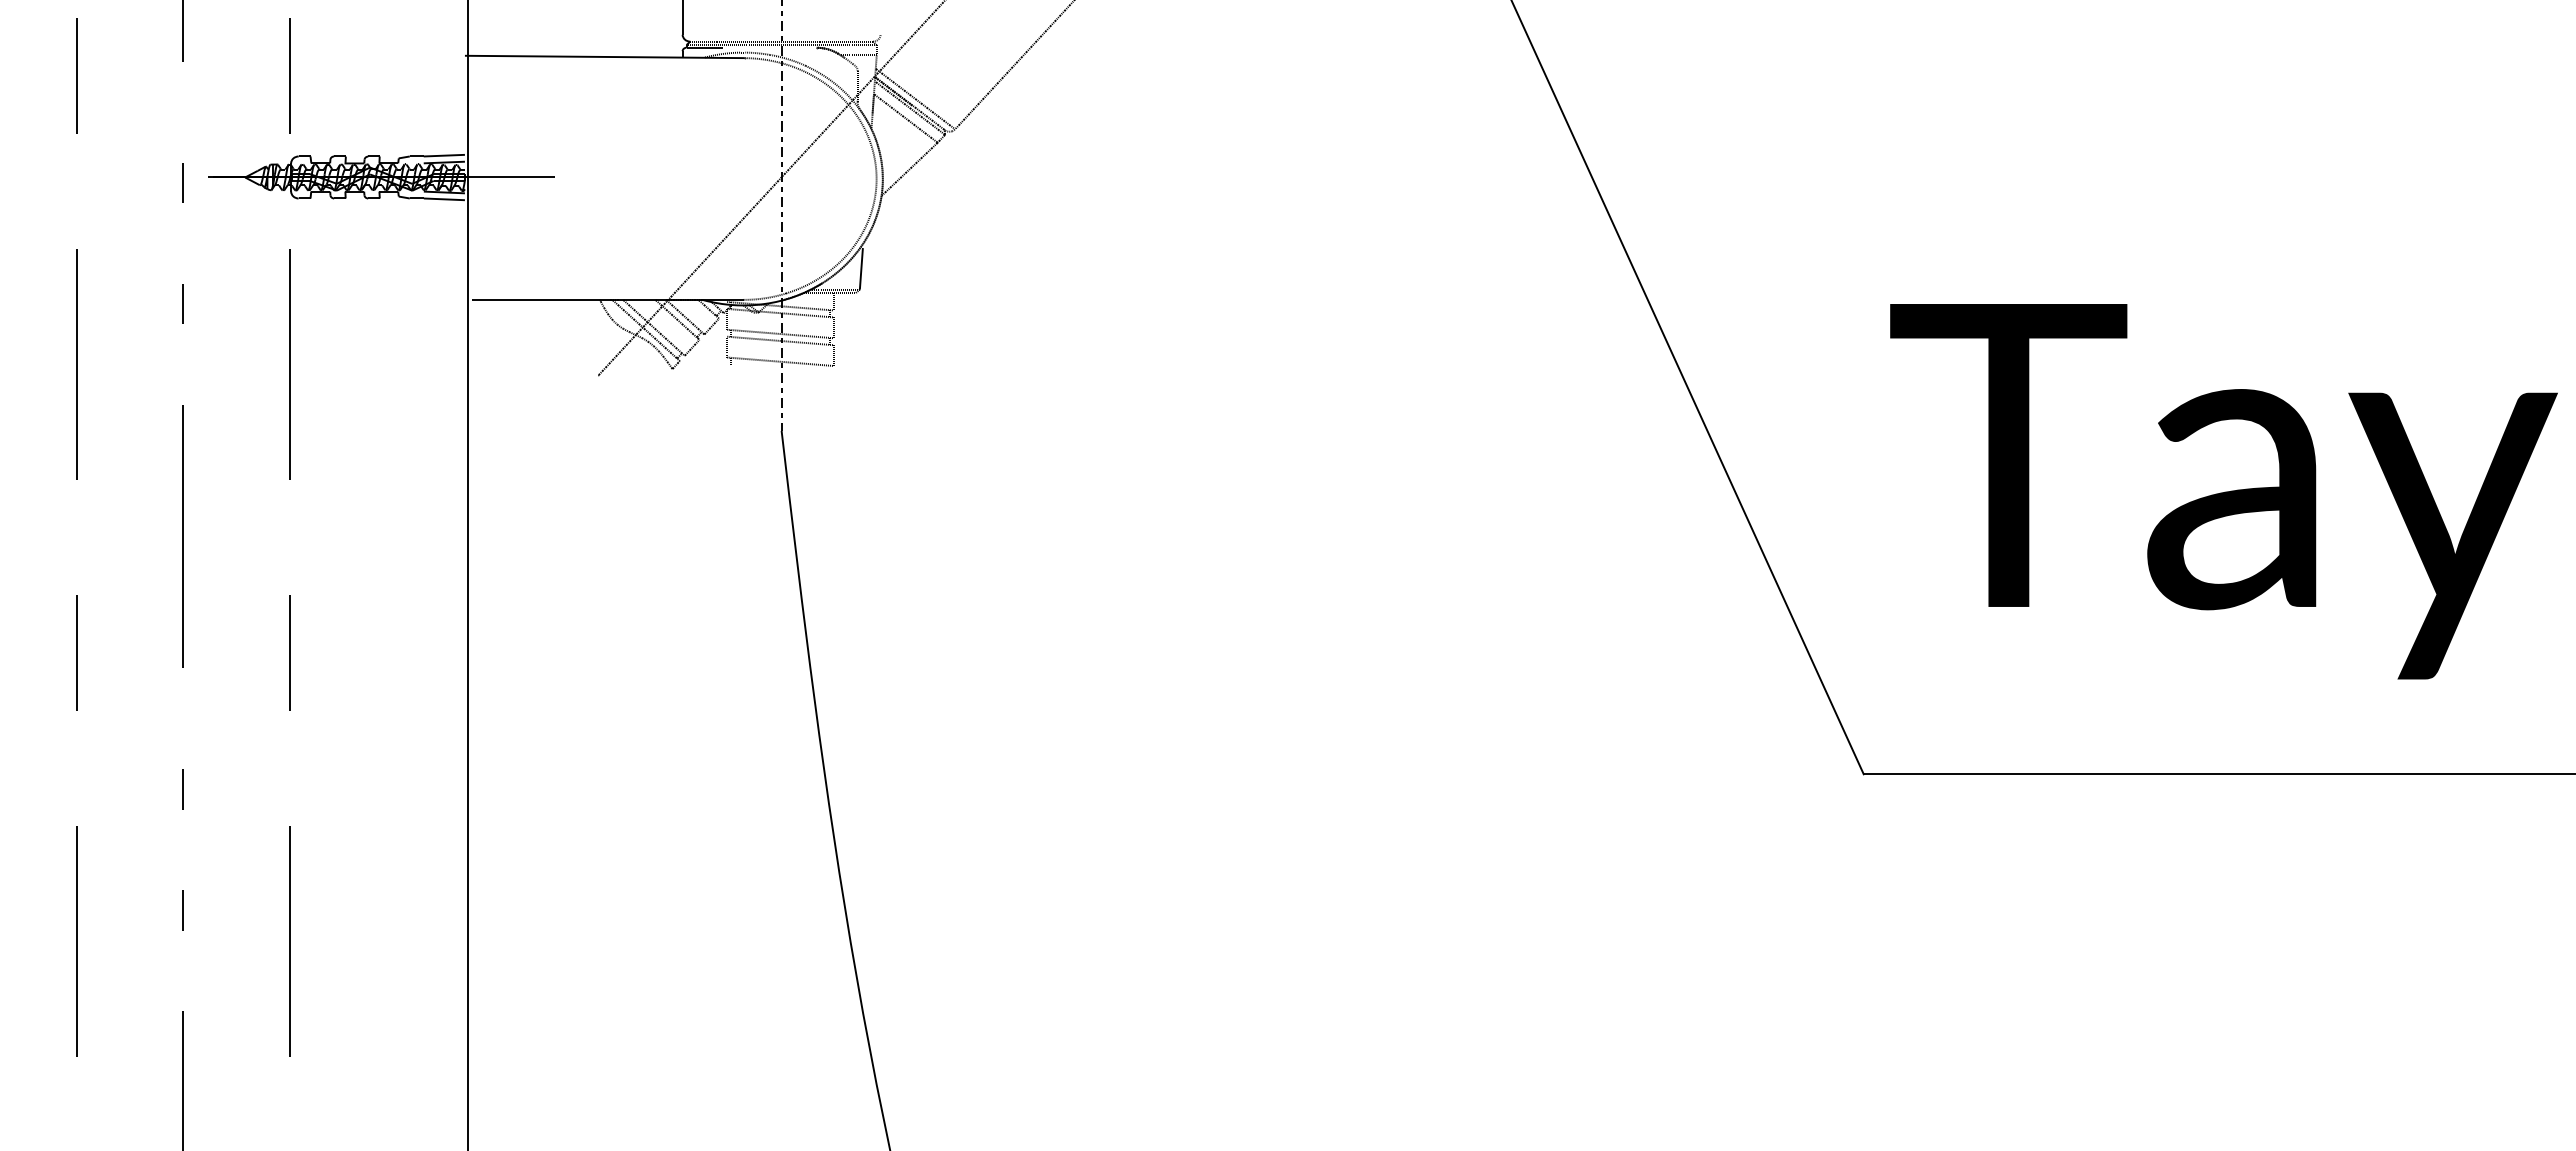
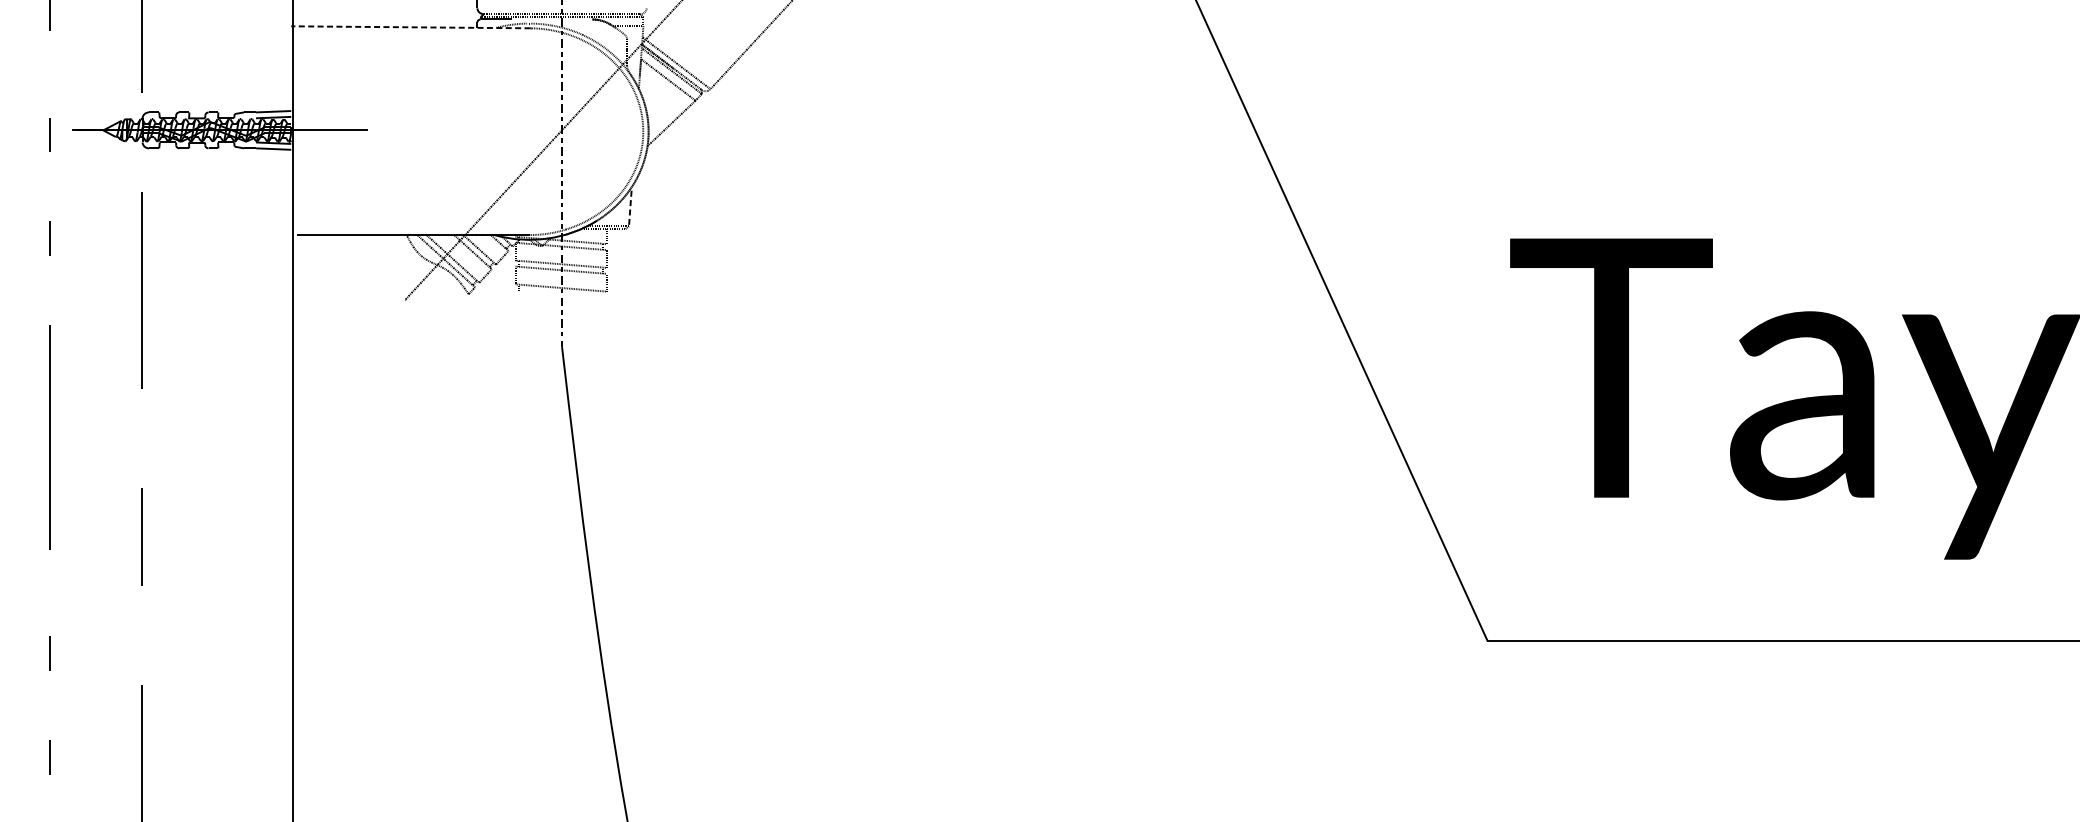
line: (604, 56) -> (410, 26), solid -> dashed
line: (861, 268) -> (630, 208), solid -> dashed

